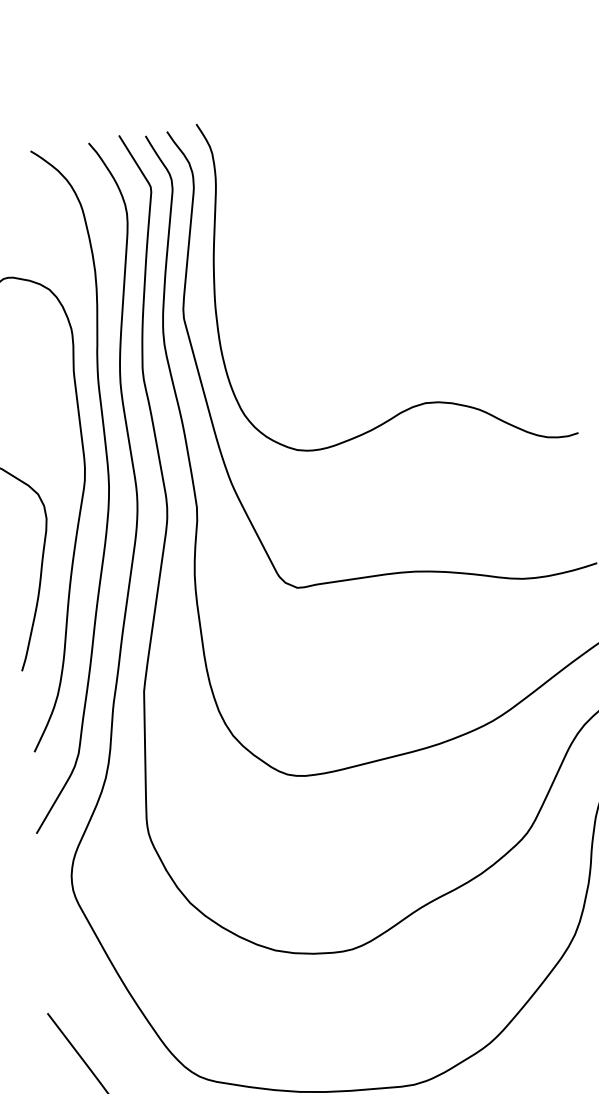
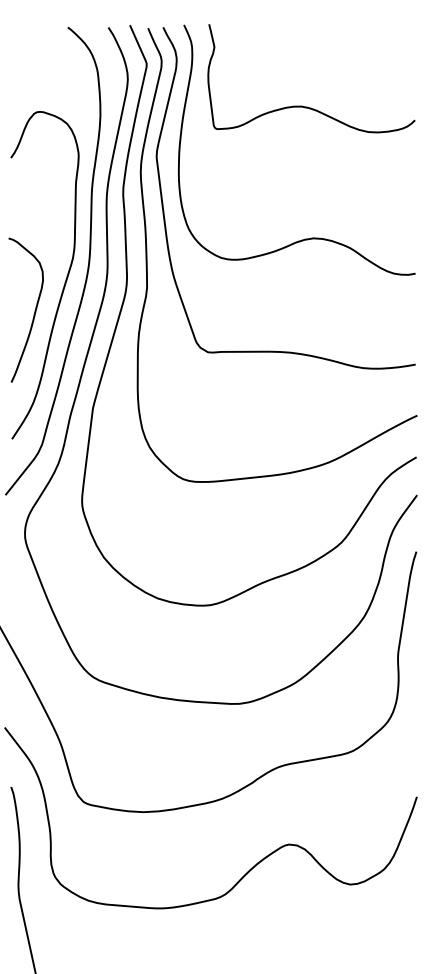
curve: (389, 215) -> (307, 106), added

